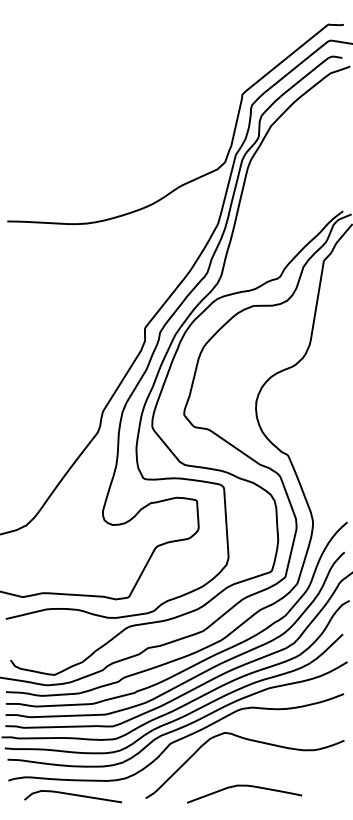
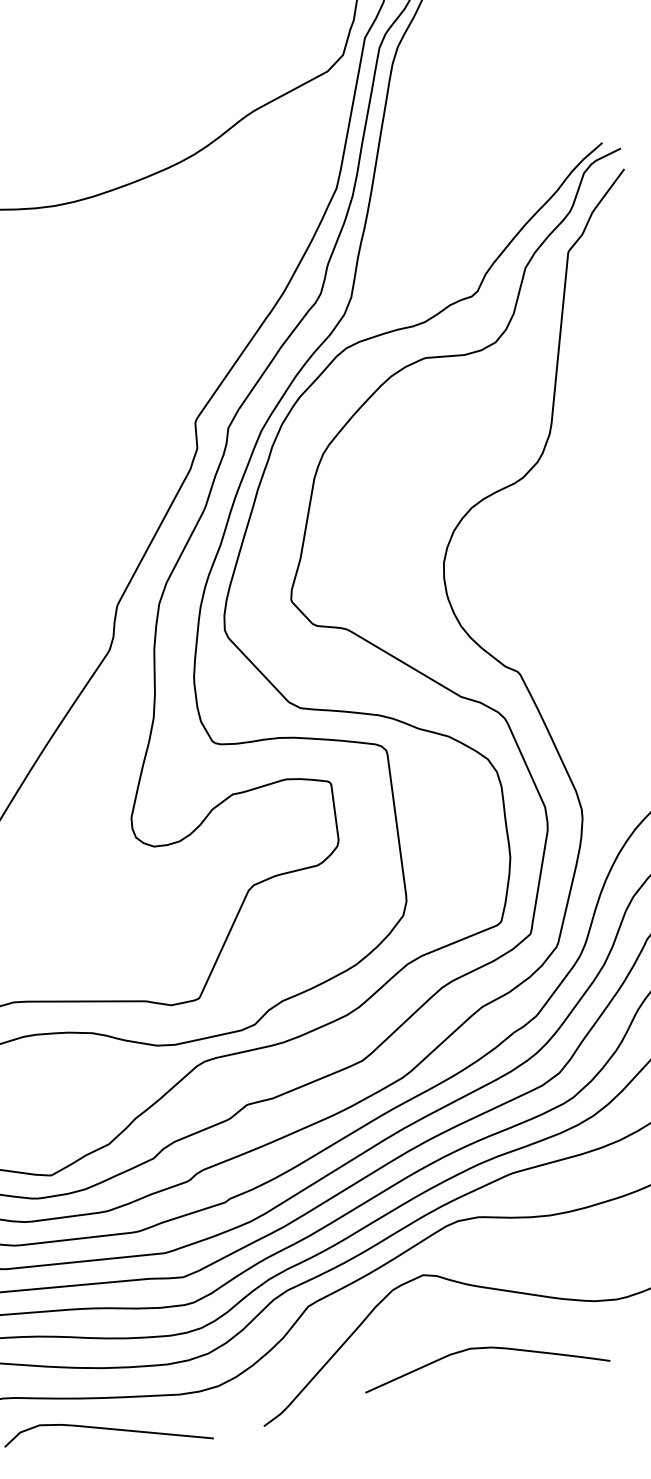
curve: (244, 786) -> (485, 1349), moved

